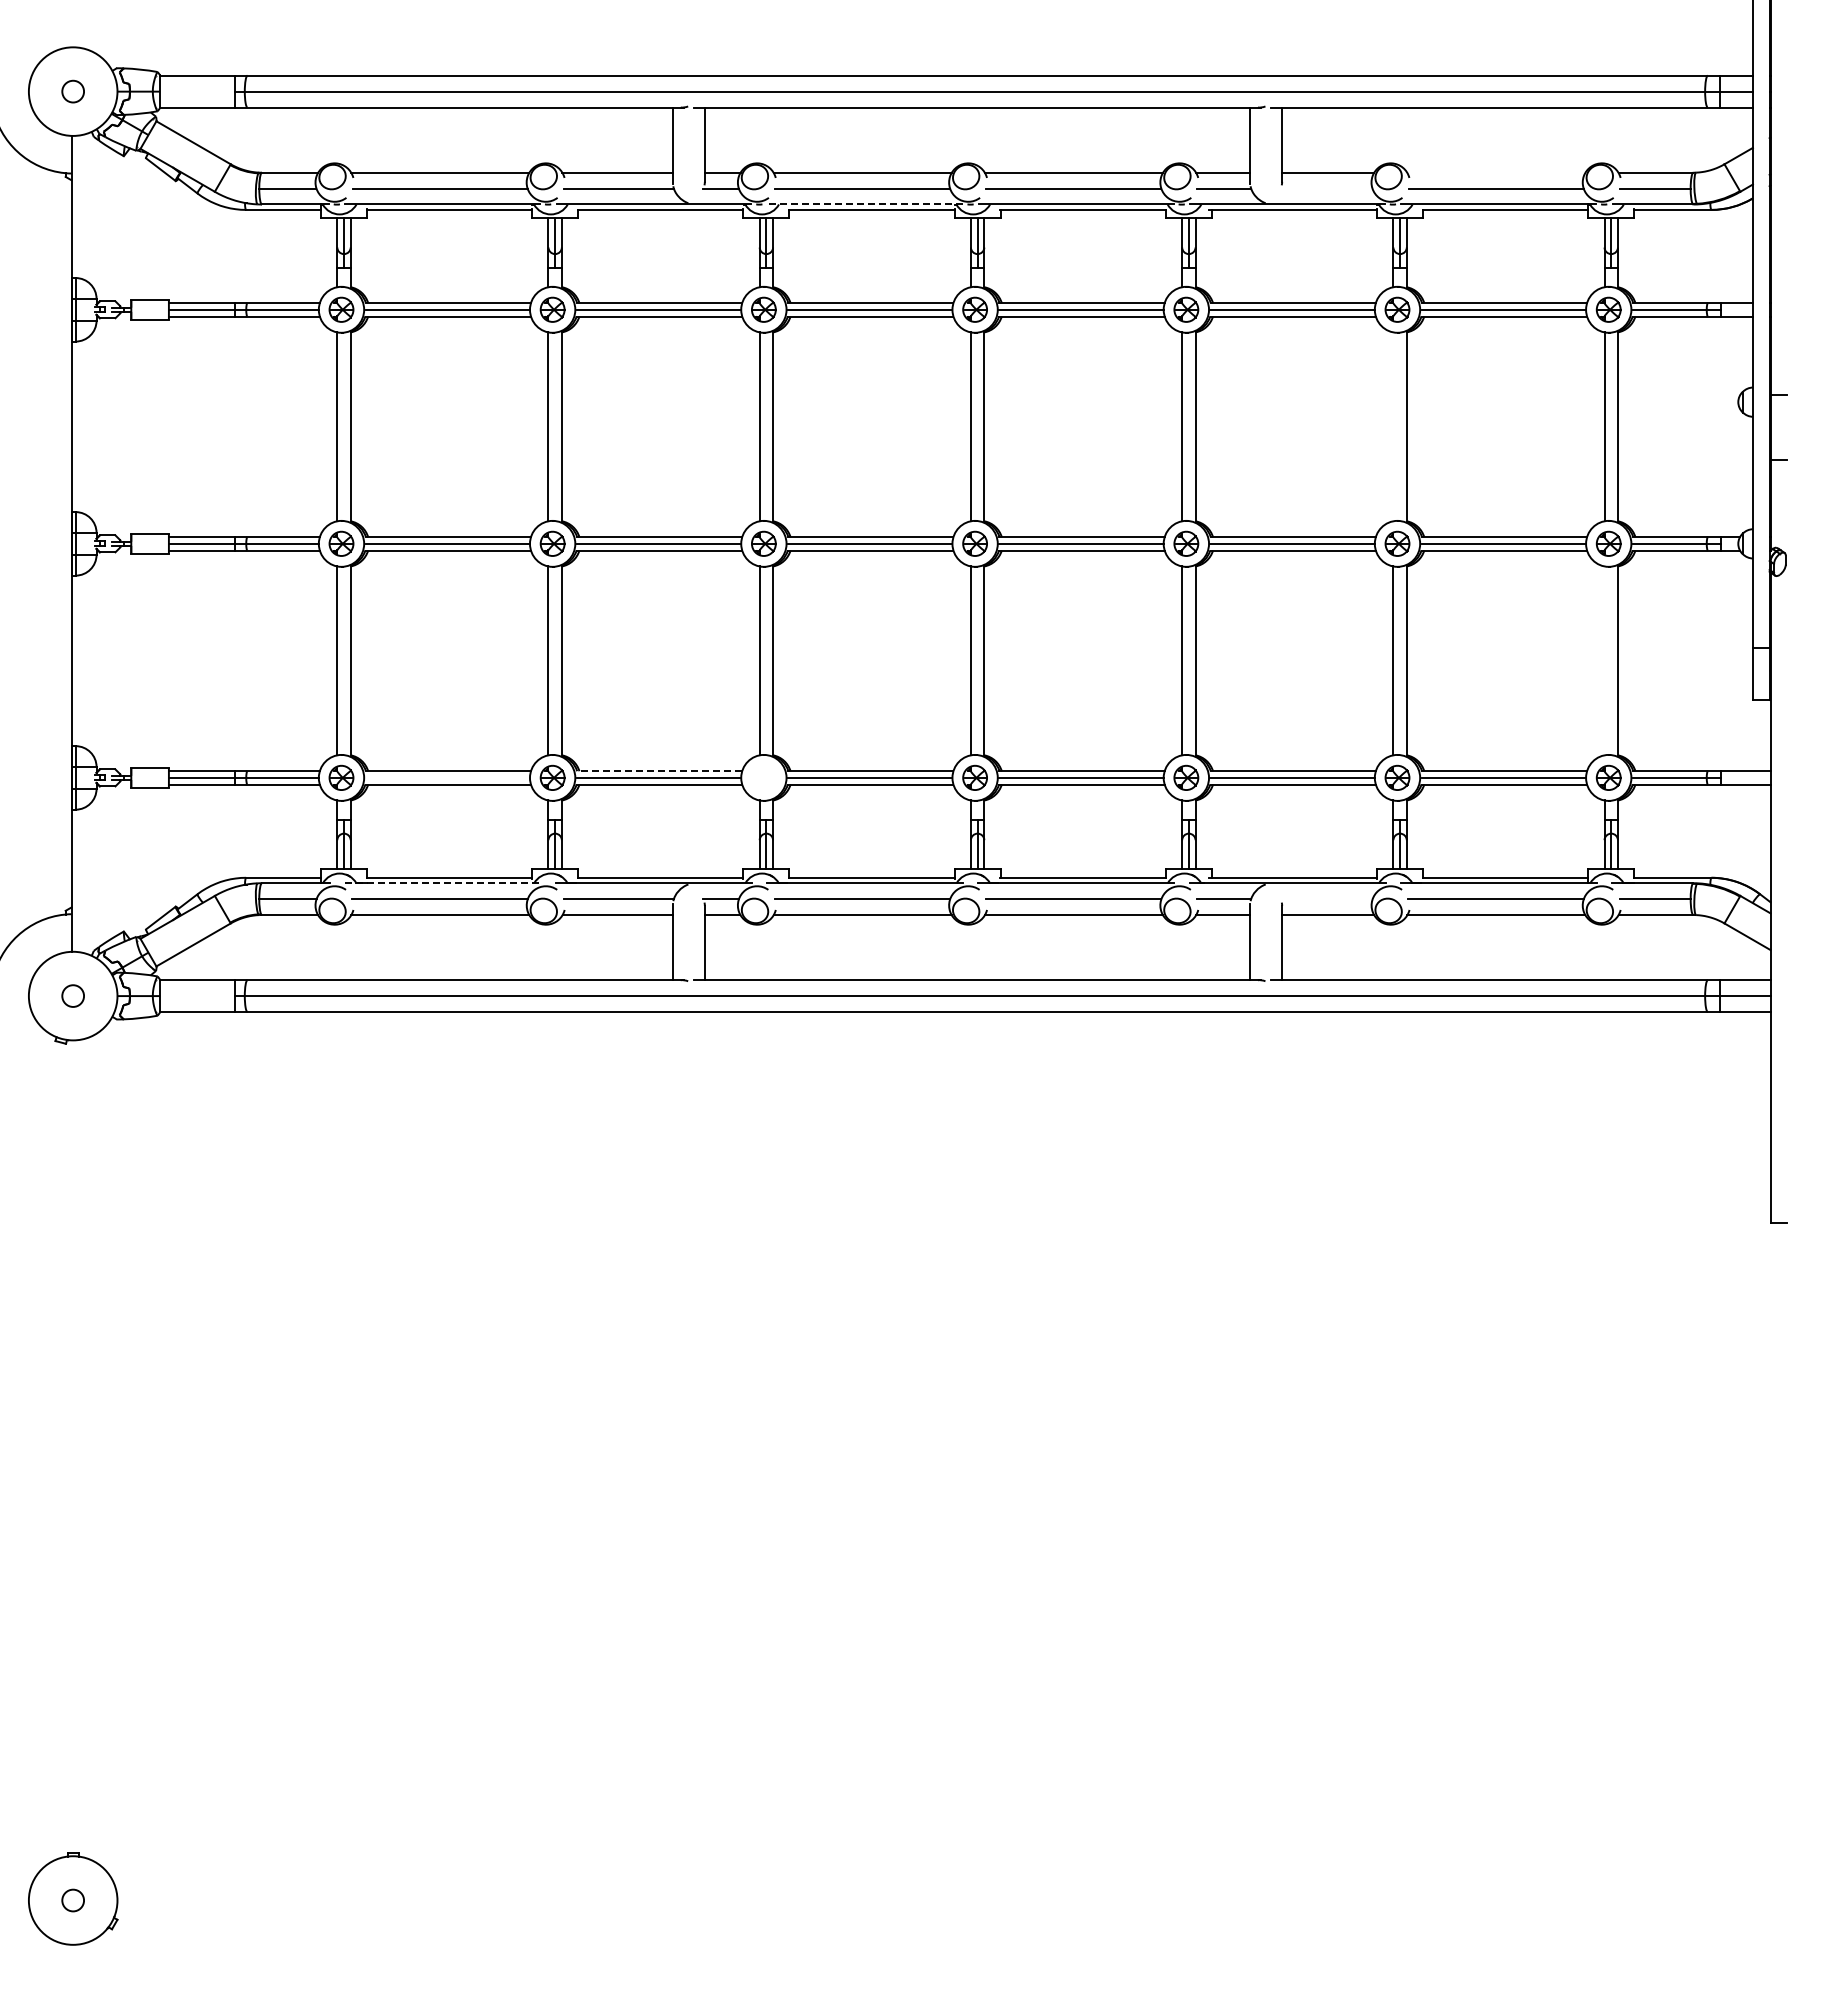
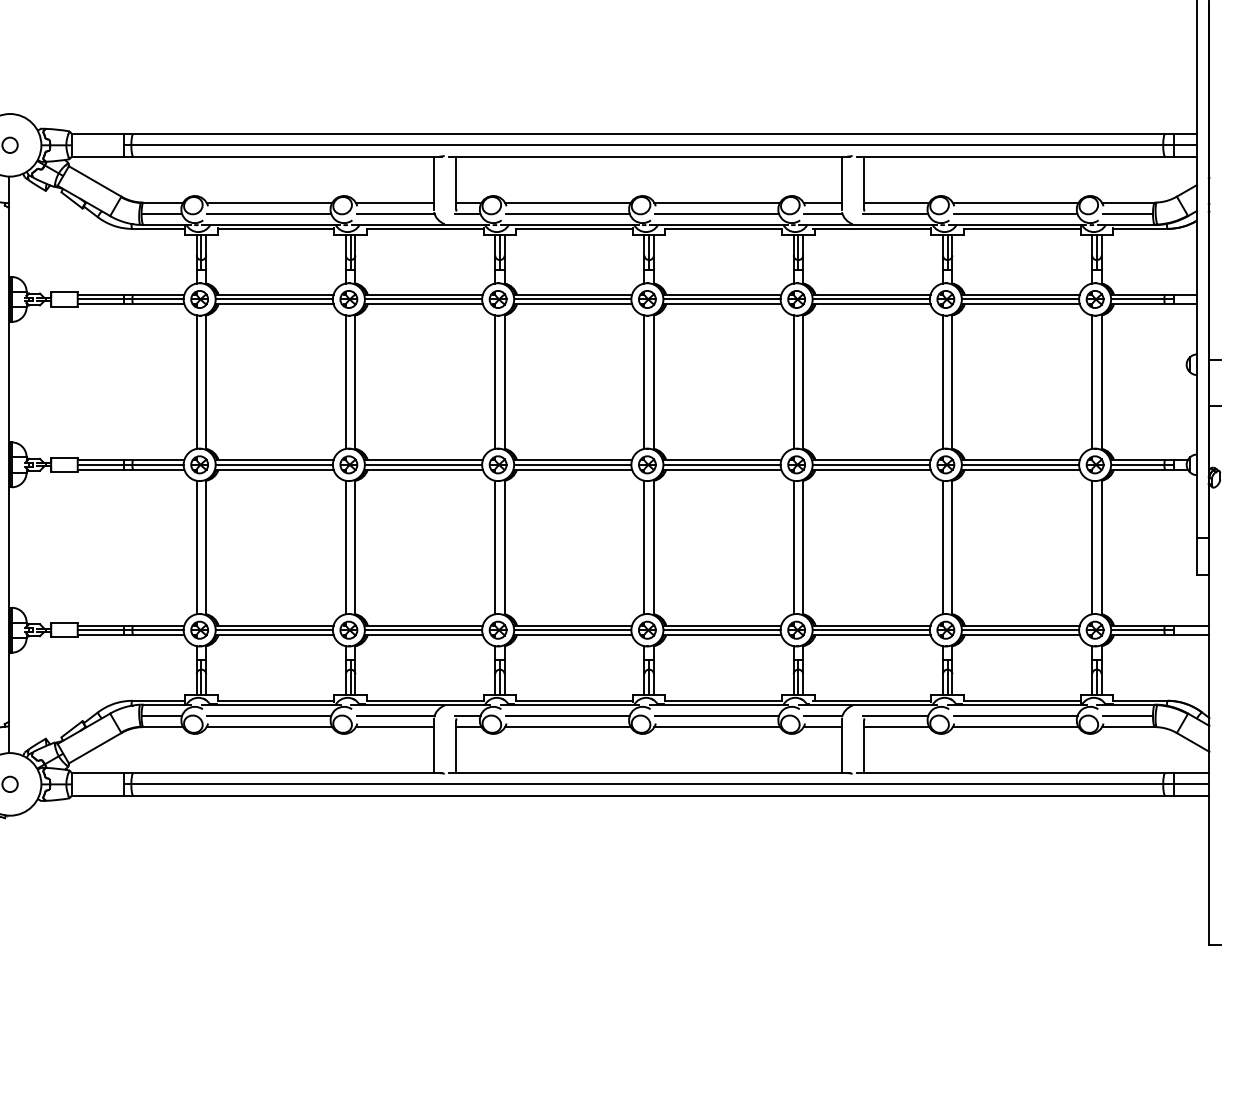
line: (1496, 172) -> (1015, 202), added
line: (1326, 188) -> (895, 213), added
line: (864, 204) -> (569, 225), dashed -> solid
line: (1393, 426) -> (943, 381), added
line: (1604, 660) -> (1092, 547), added
line: (659, 771) -> (424, 625), dashed -> solid
line: (447, 777) -> (274, 629), added
part: (763, 777) -> (497, 629), added
line: (442, 883) -> (271, 704), dashed -> solid
line: (1326, 899) -> (895, 716), added

